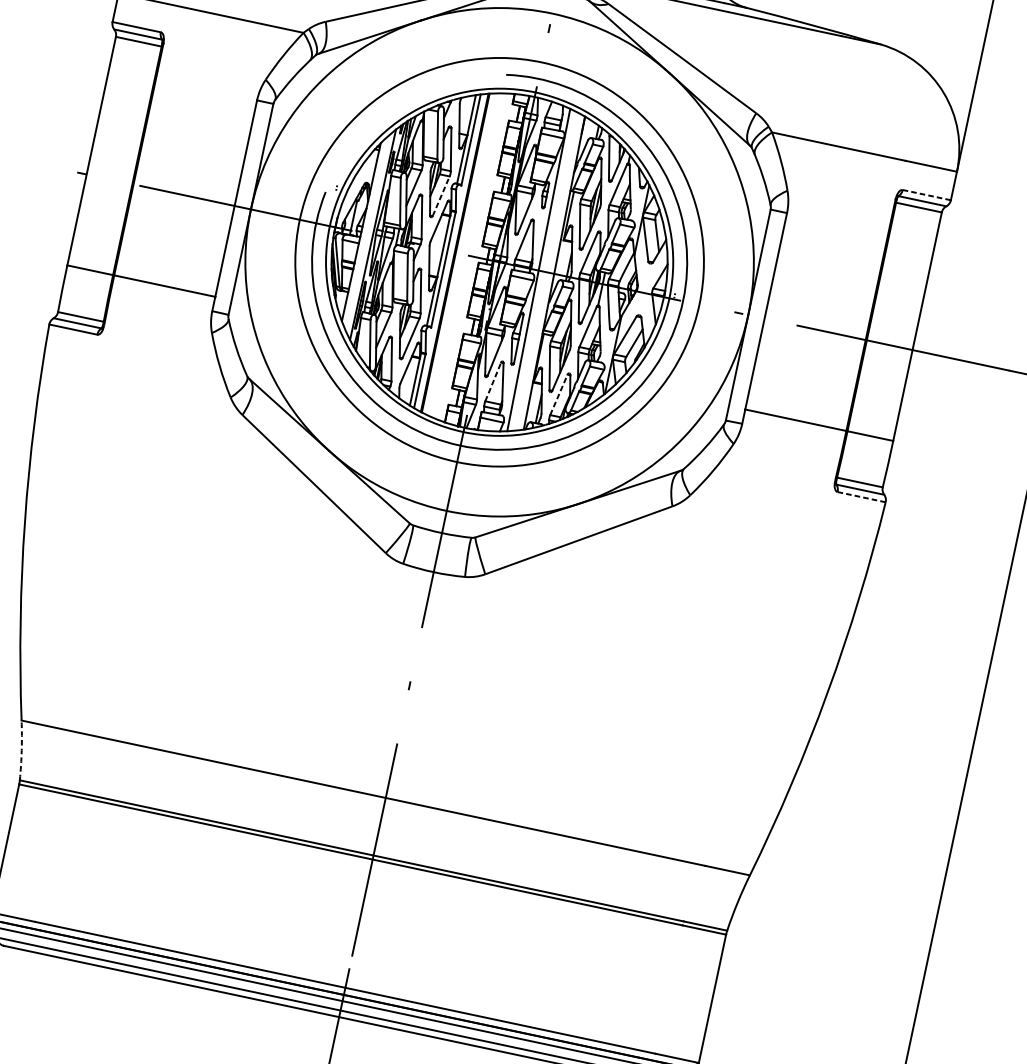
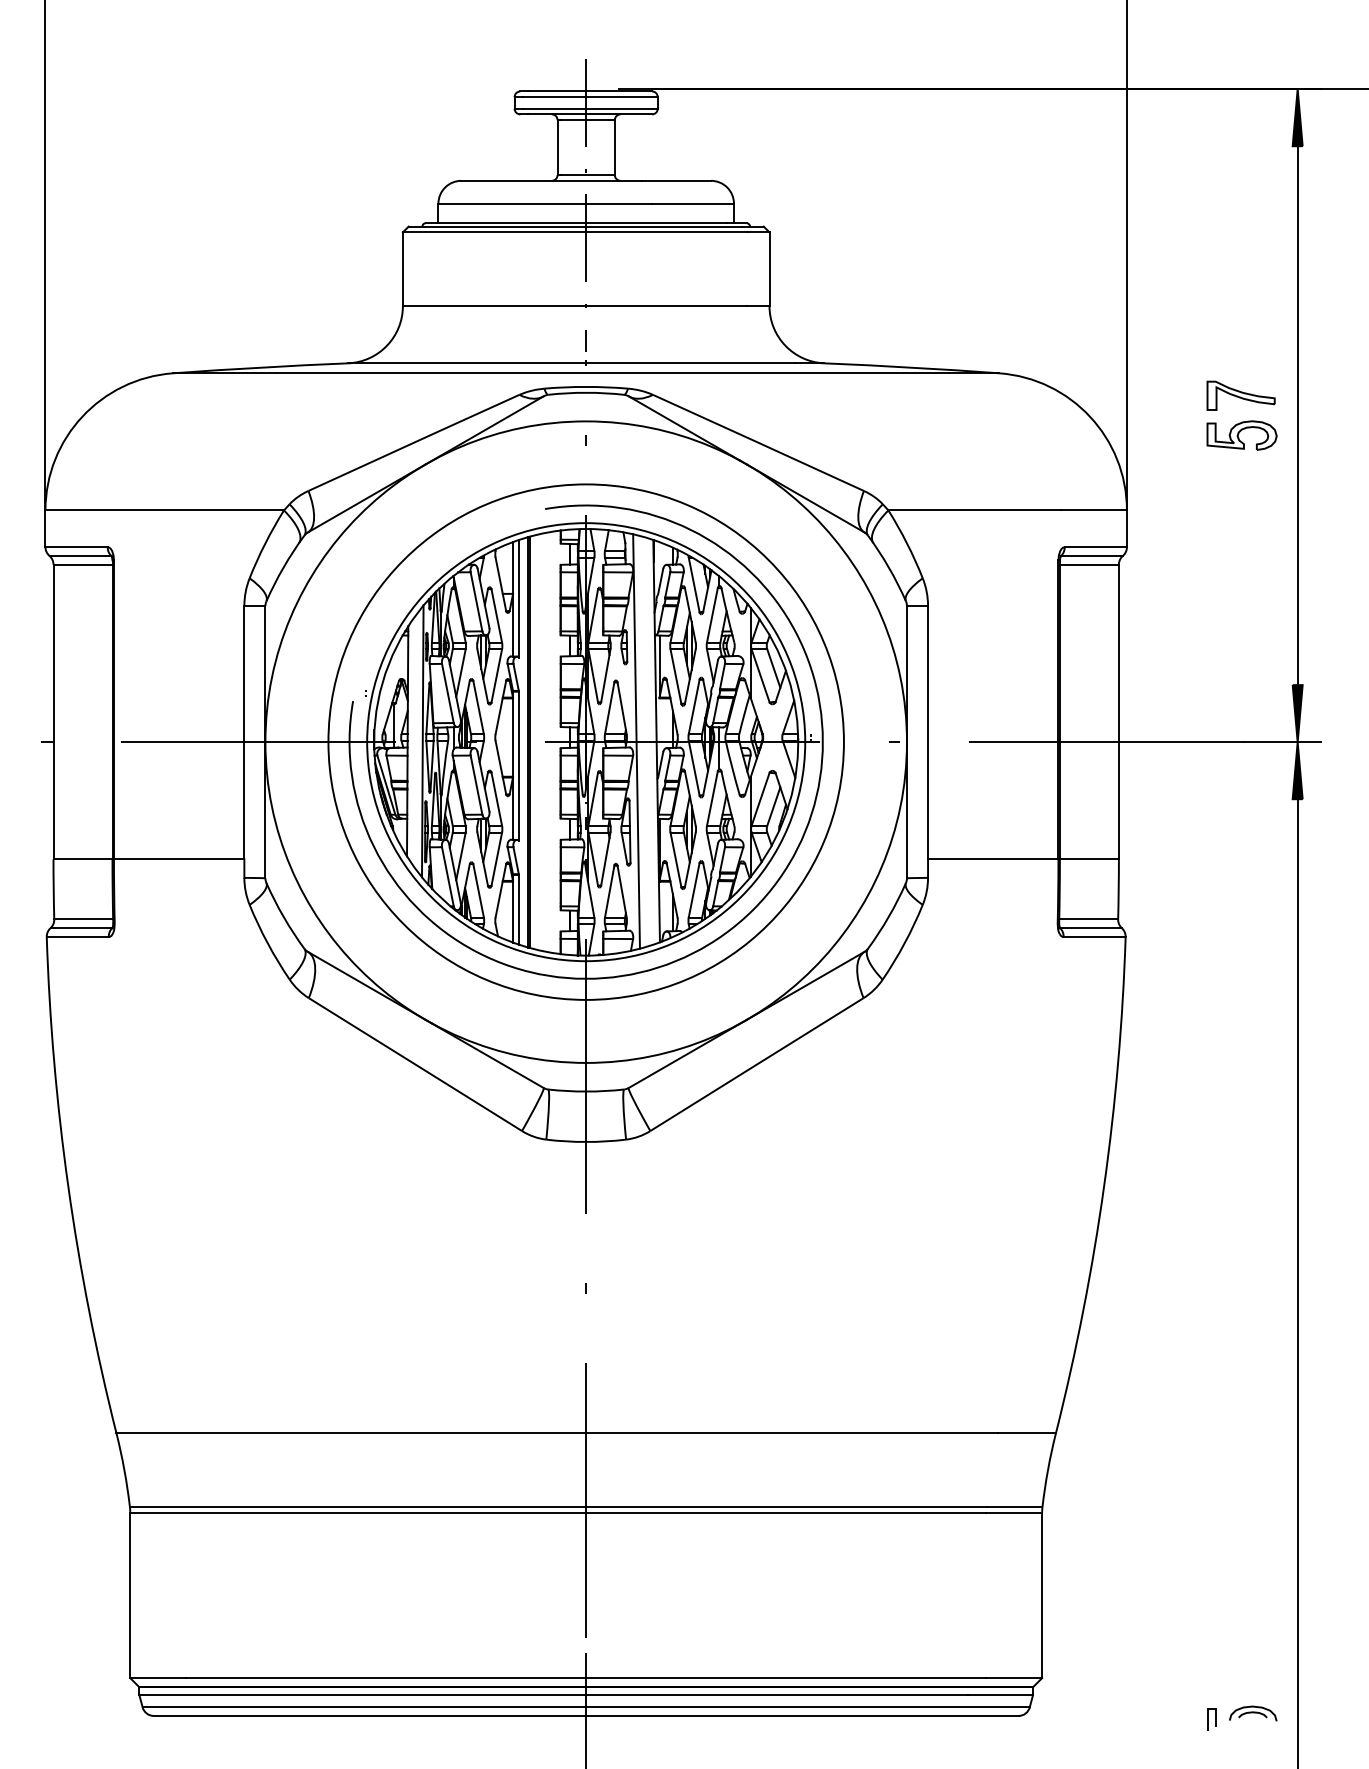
line: (441, 195) -> (496, 675), dashed -> solid
line: (927, 195) -> (1096, 547), dashed -> solid
line: (493, 381) -> (609, 891), dashed -> solid
line: (559, 395) -> (694, 890), dashed -> solid
line: (862, 497) -> (1095, 937), dashed -> solid
arc: (21, 750) -> (124, 1470), dashed -> solid

